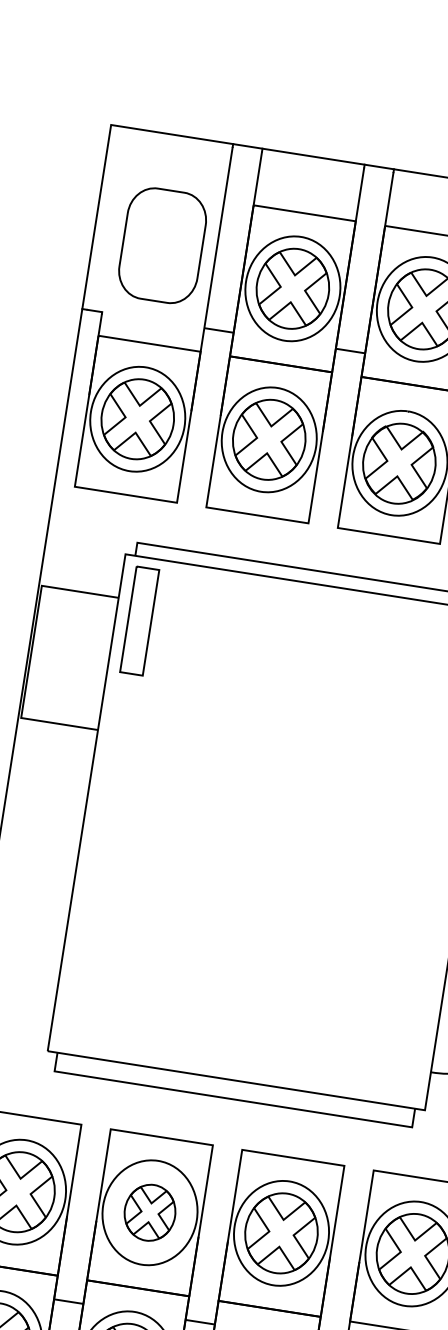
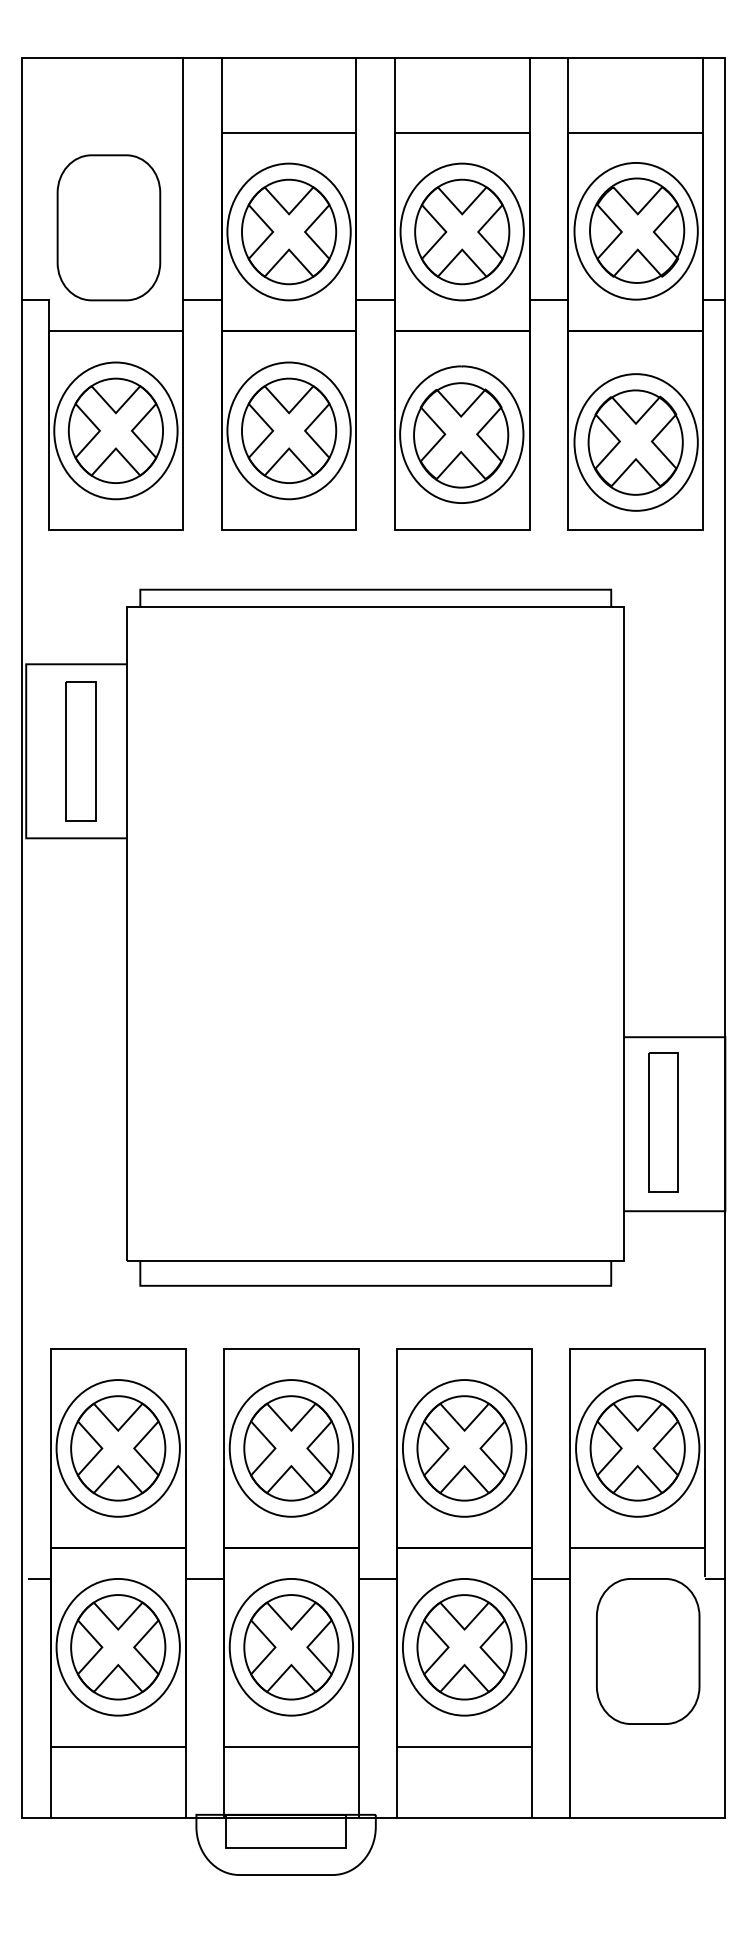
part: (162, 245) -> (108, 227), moved
part: (139, 620) -> (80, 751), moved
part: (150, 1212) -> (291, 1448), size x1.43

